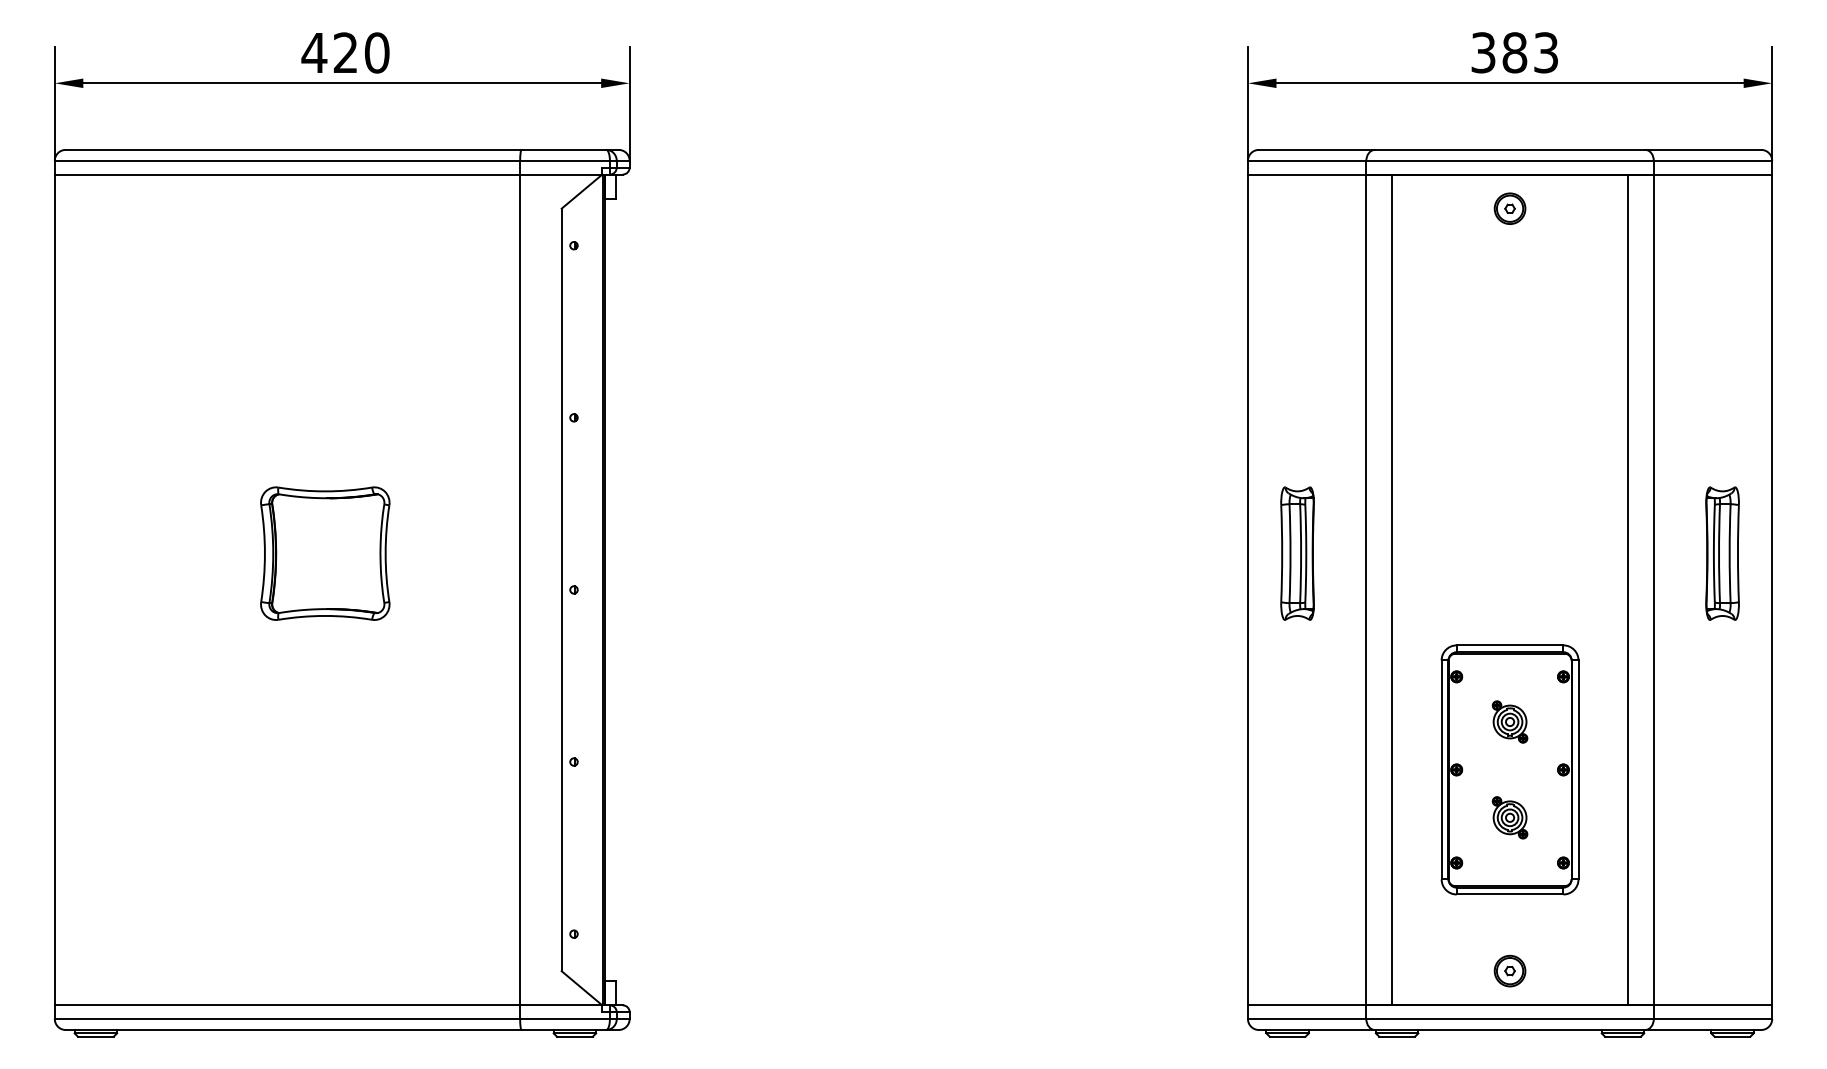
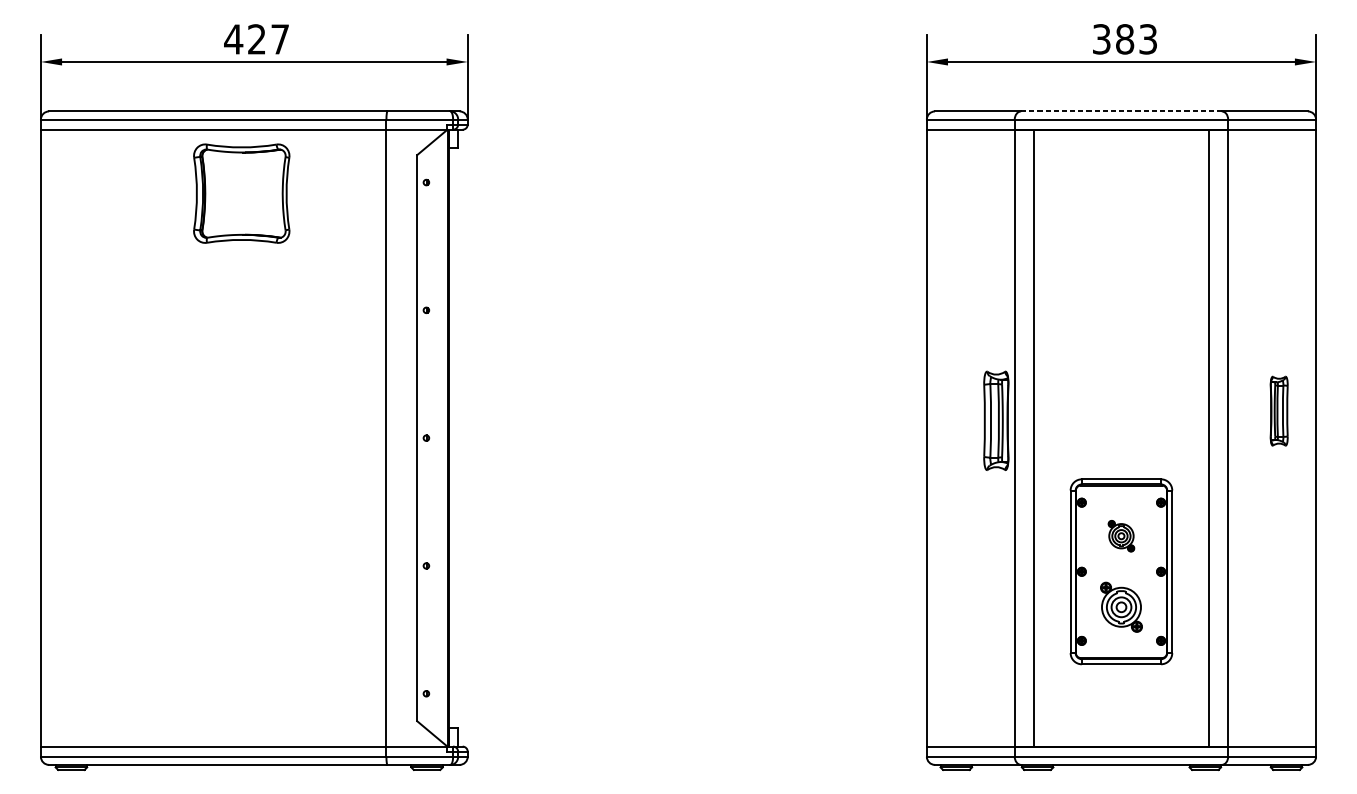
text: (376, 52) -> (279, 39), 420 -> 427
line: (1510, 149) -> (1121, 111), solid -> dashed
part: (1509, 208) -> (1121, 154), removed
part: (325, 553) -> (241, 193), moved
part: (1297, 553) -> (996, 420), moved
part: (1722, 553) -> (1279, 411), size x0.7
part: (1509, 817) -> (1121, 607), size x1.6
part: (1509, 970) -> (1121, 720), removed

